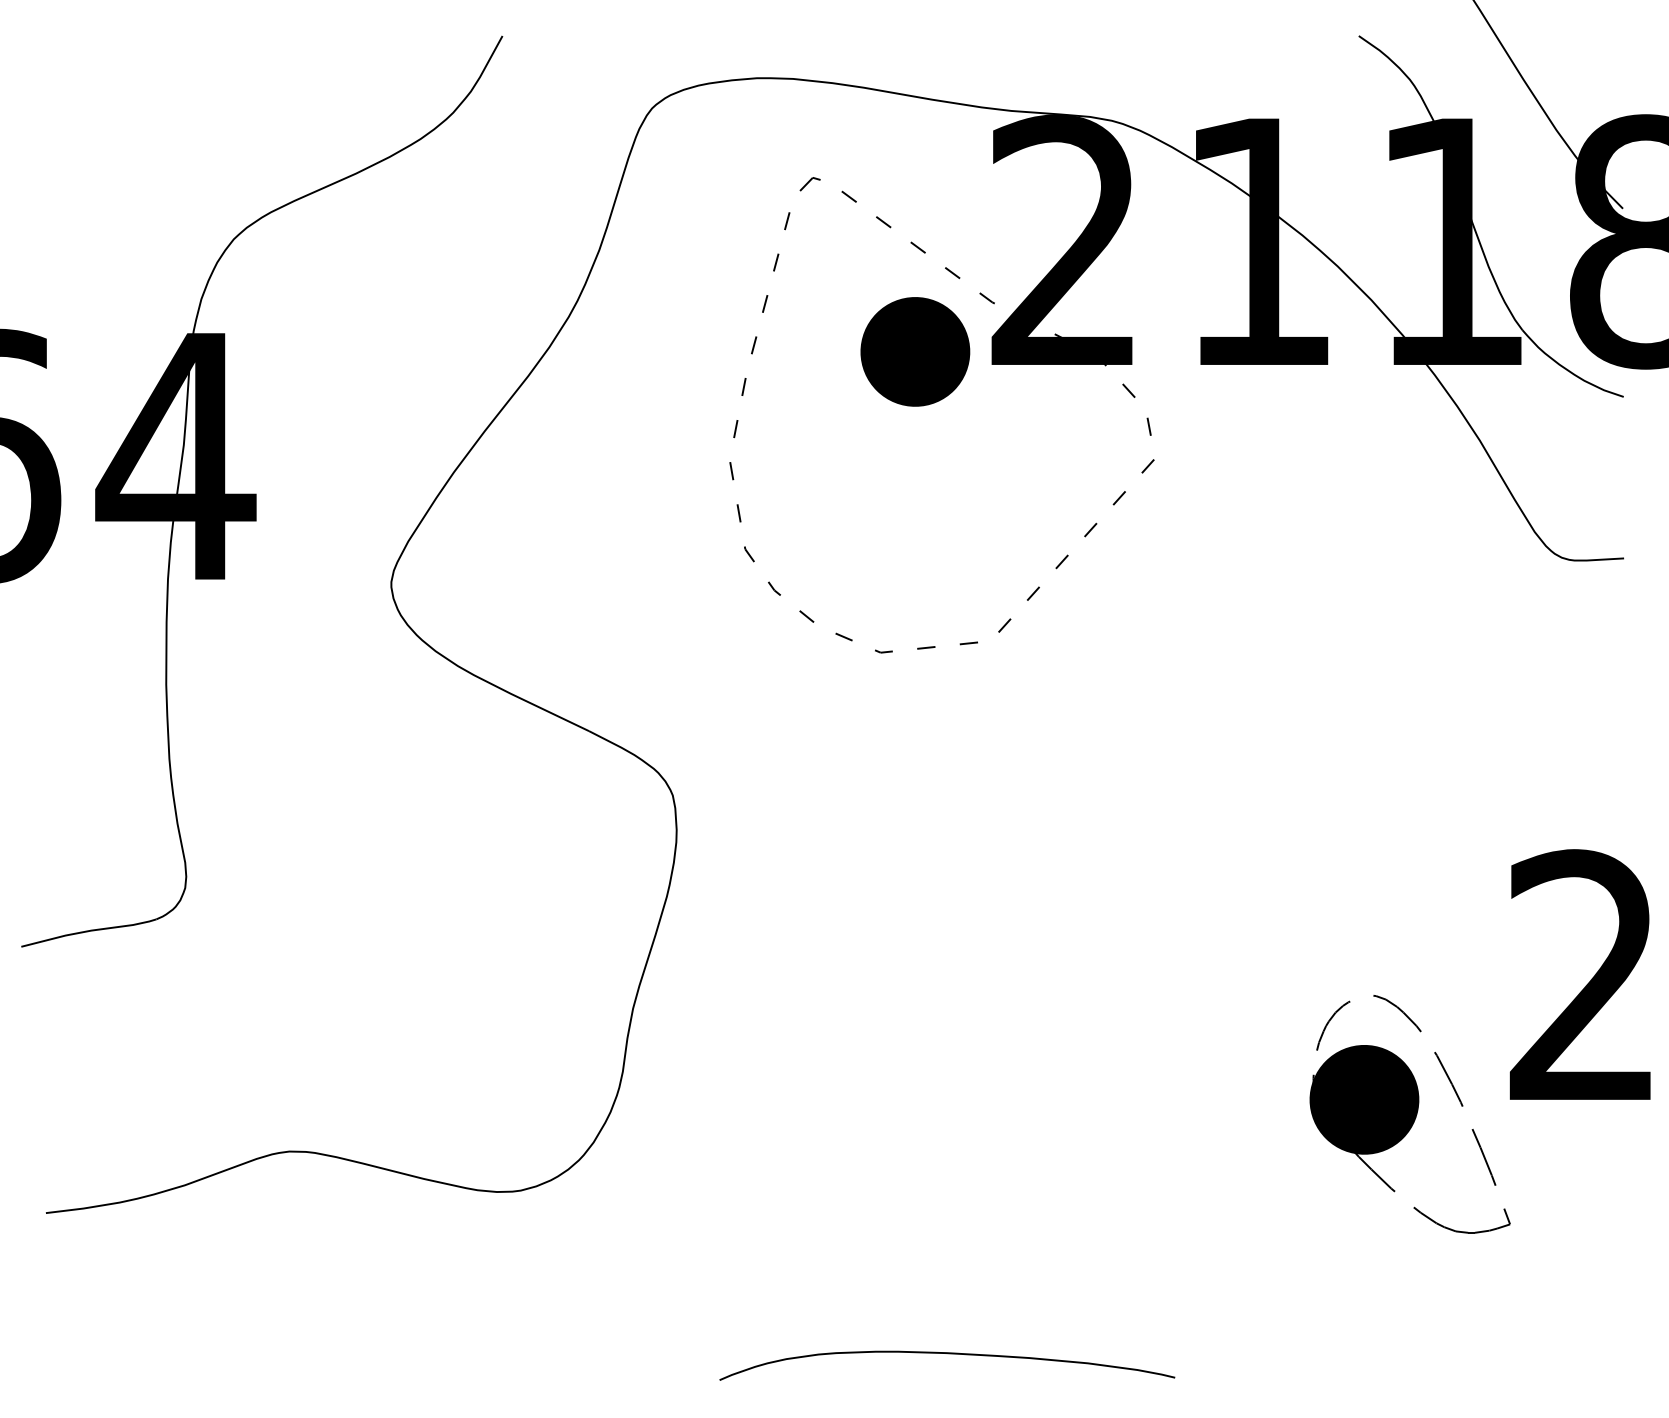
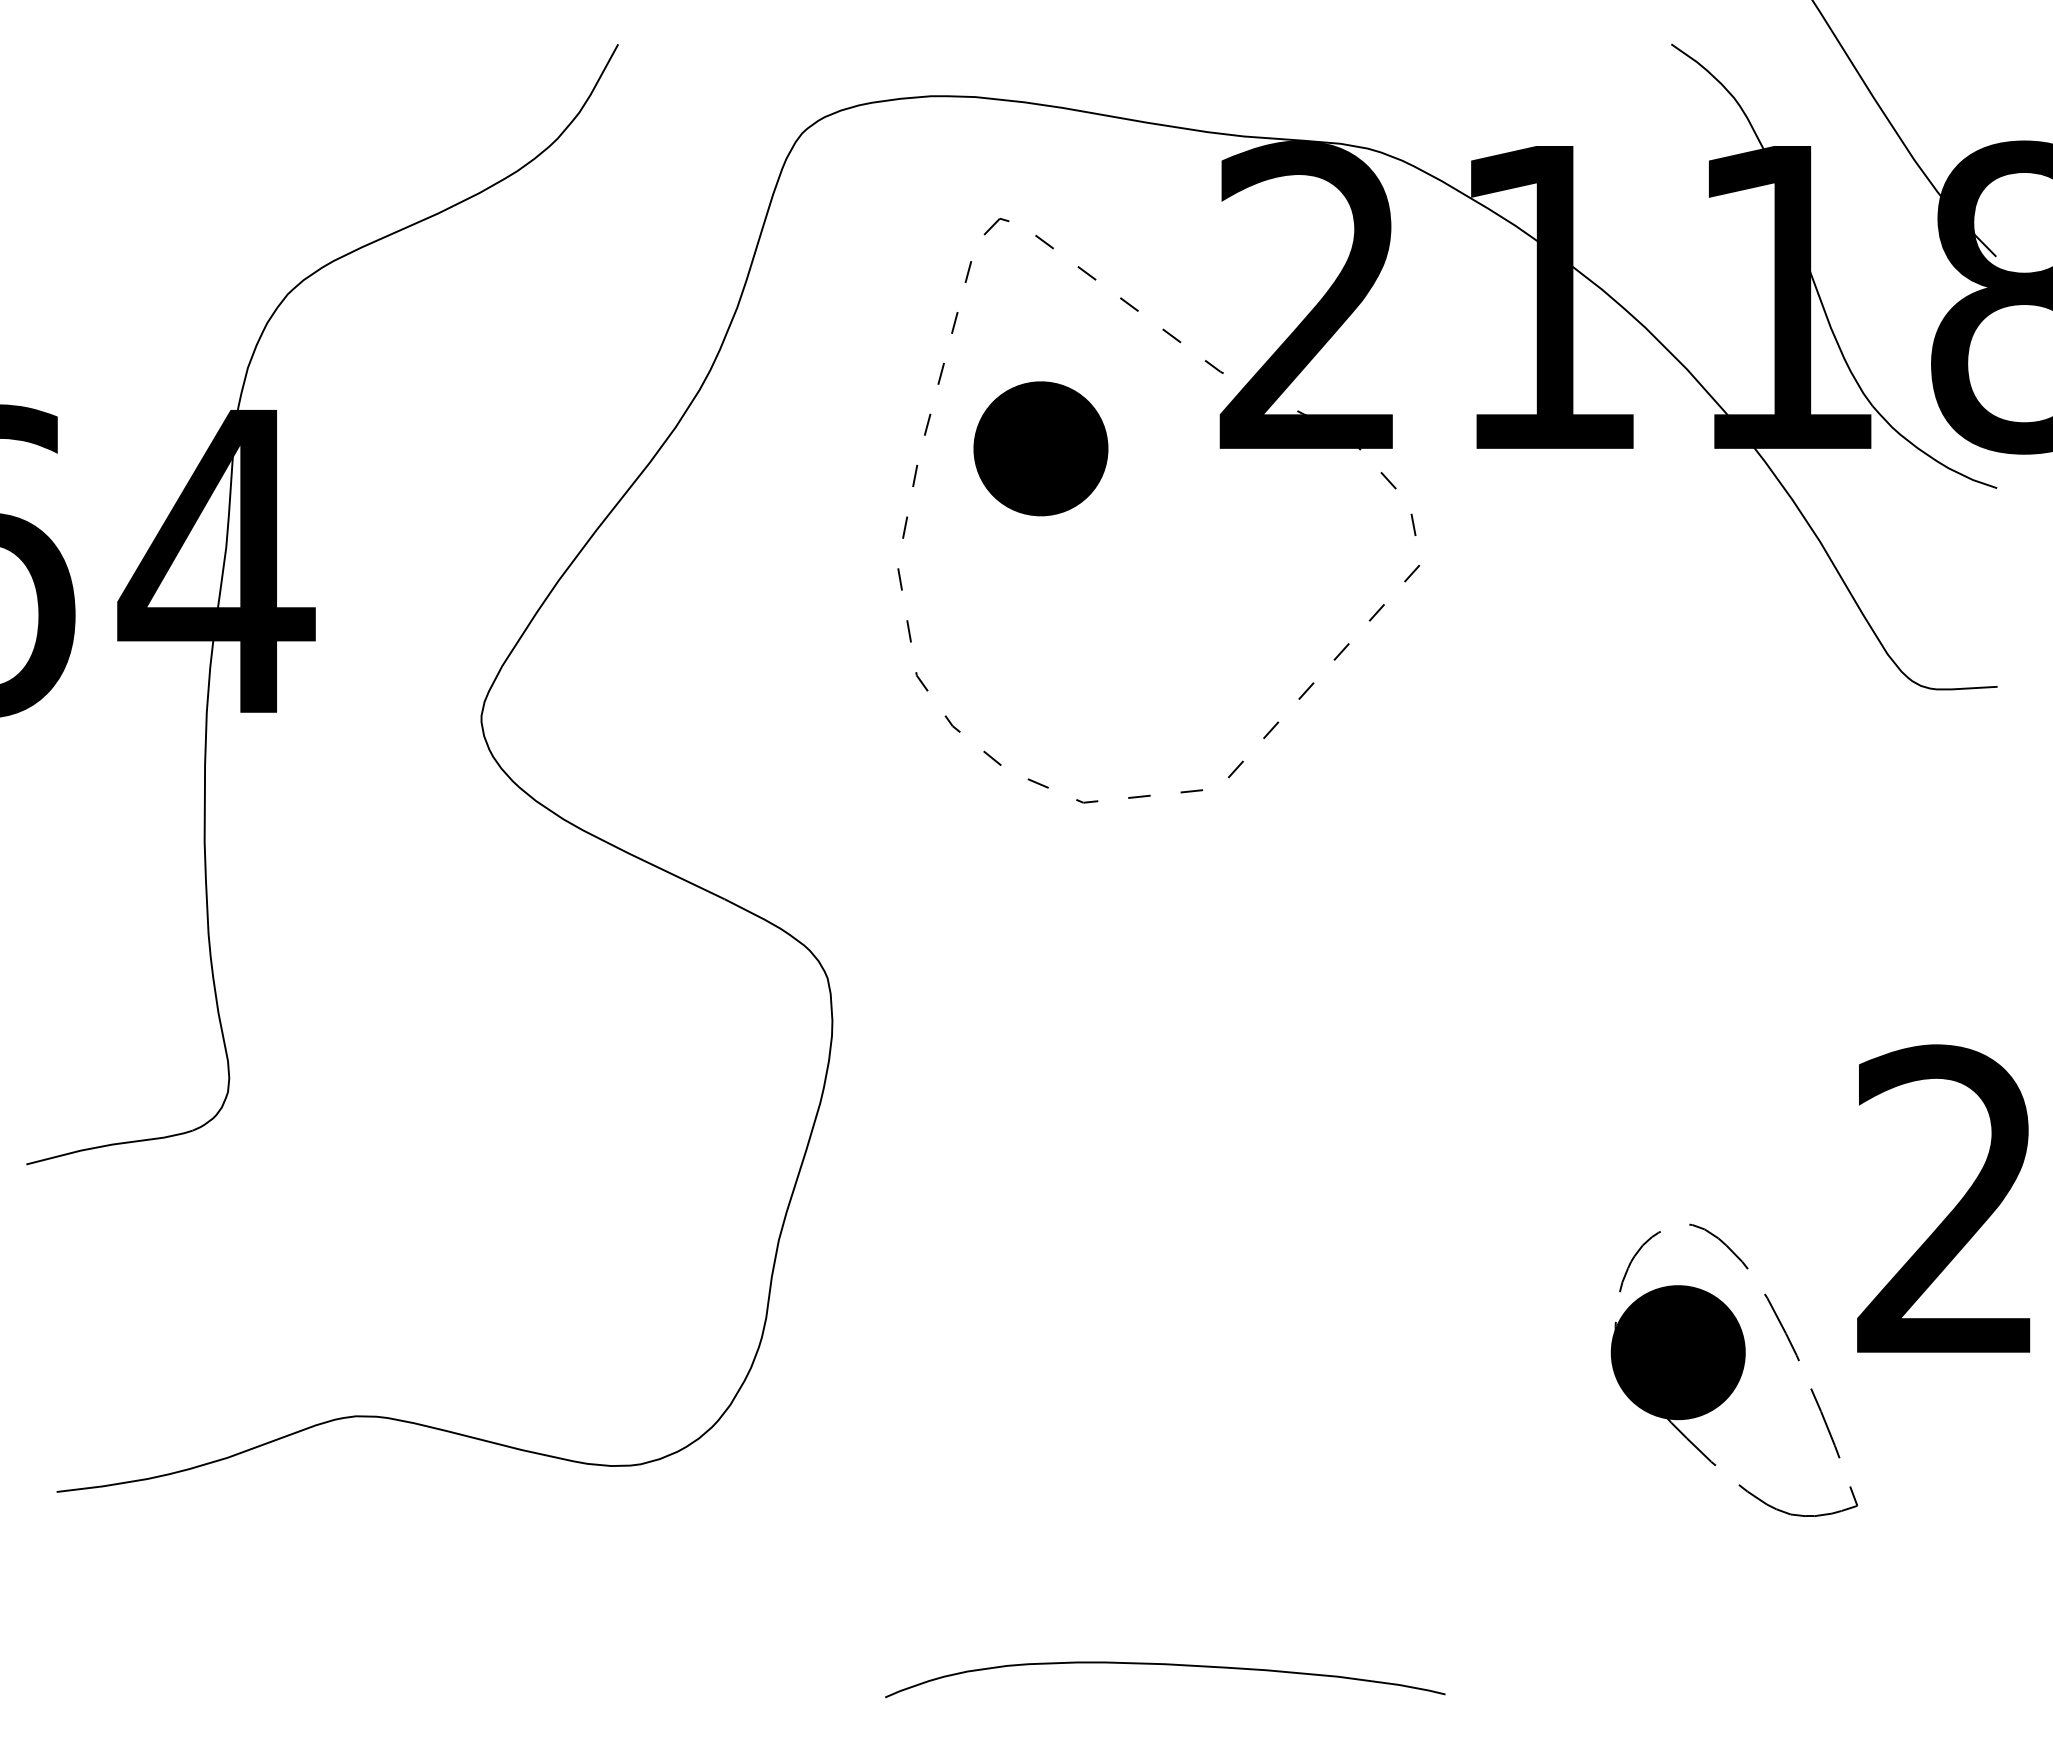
part: (914, 351) -> (1040, 448), moved

